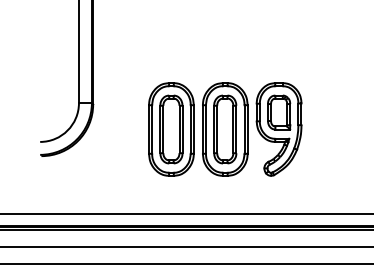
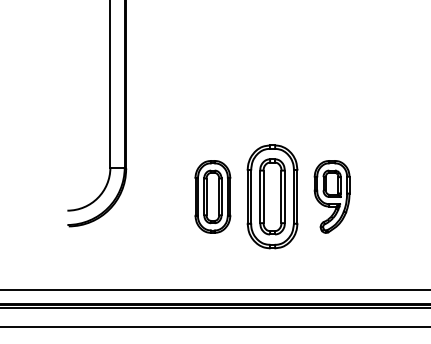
part: (171, 129) -> (212, 196), size x0.7
part: (278, 129) -> (331, 196), size x0.7

